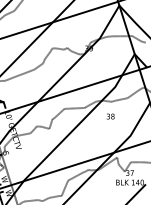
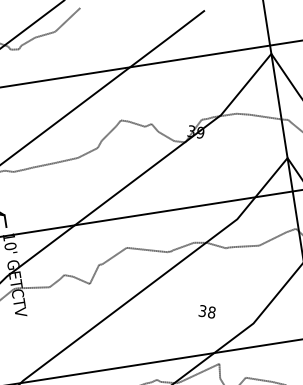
text: (110, 116) -> (207, 311), moved

